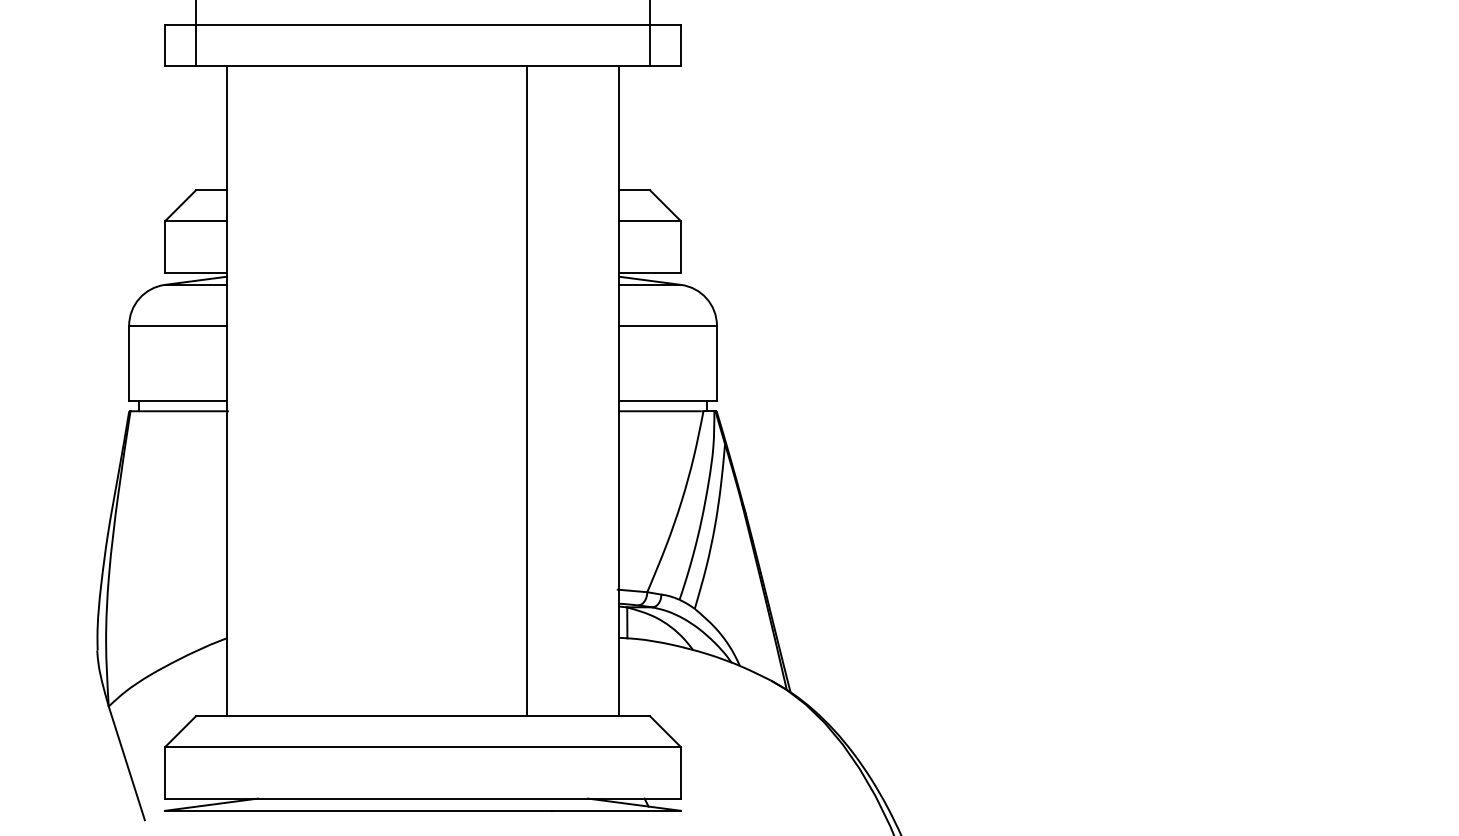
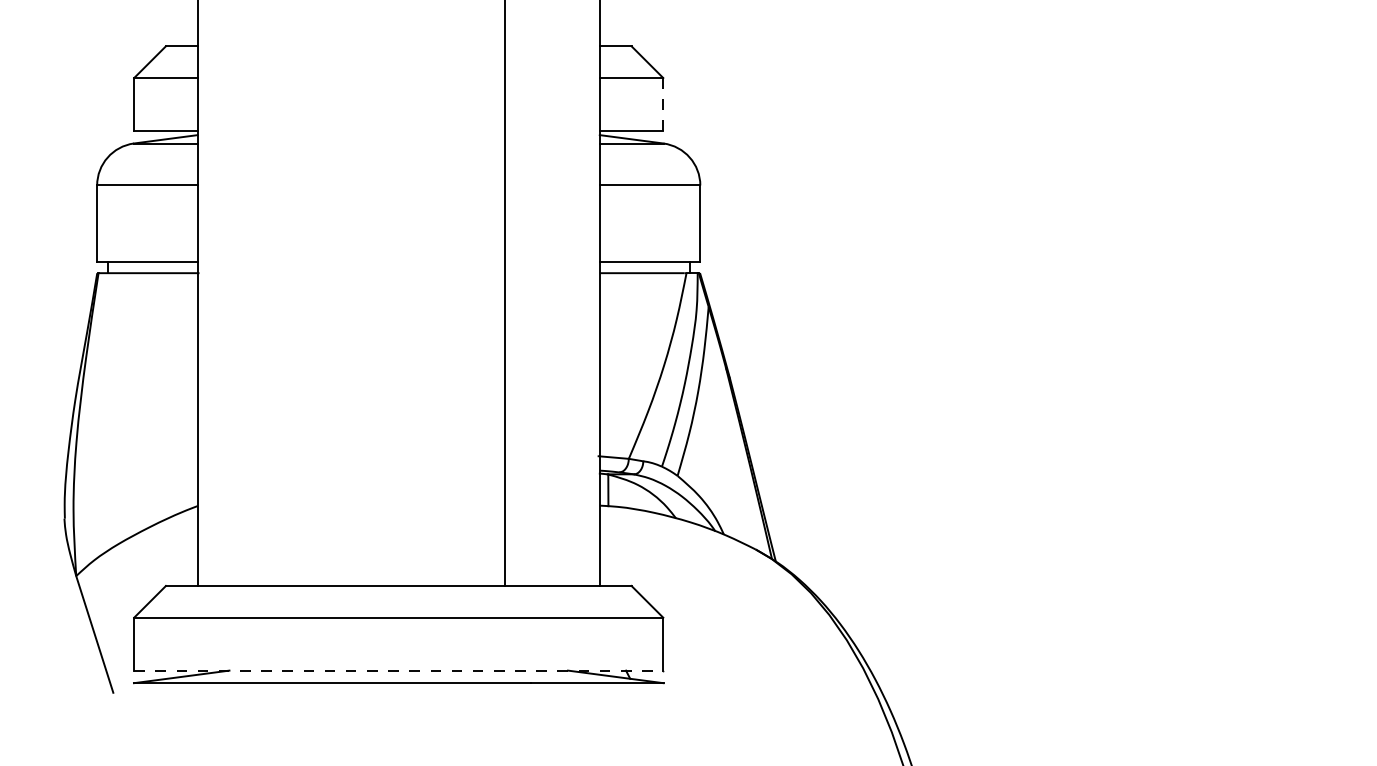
line: (680, 246) -> (662, 104), solid -> dashed
line: (423, 798) -> (399, 670), solid -> dashed

